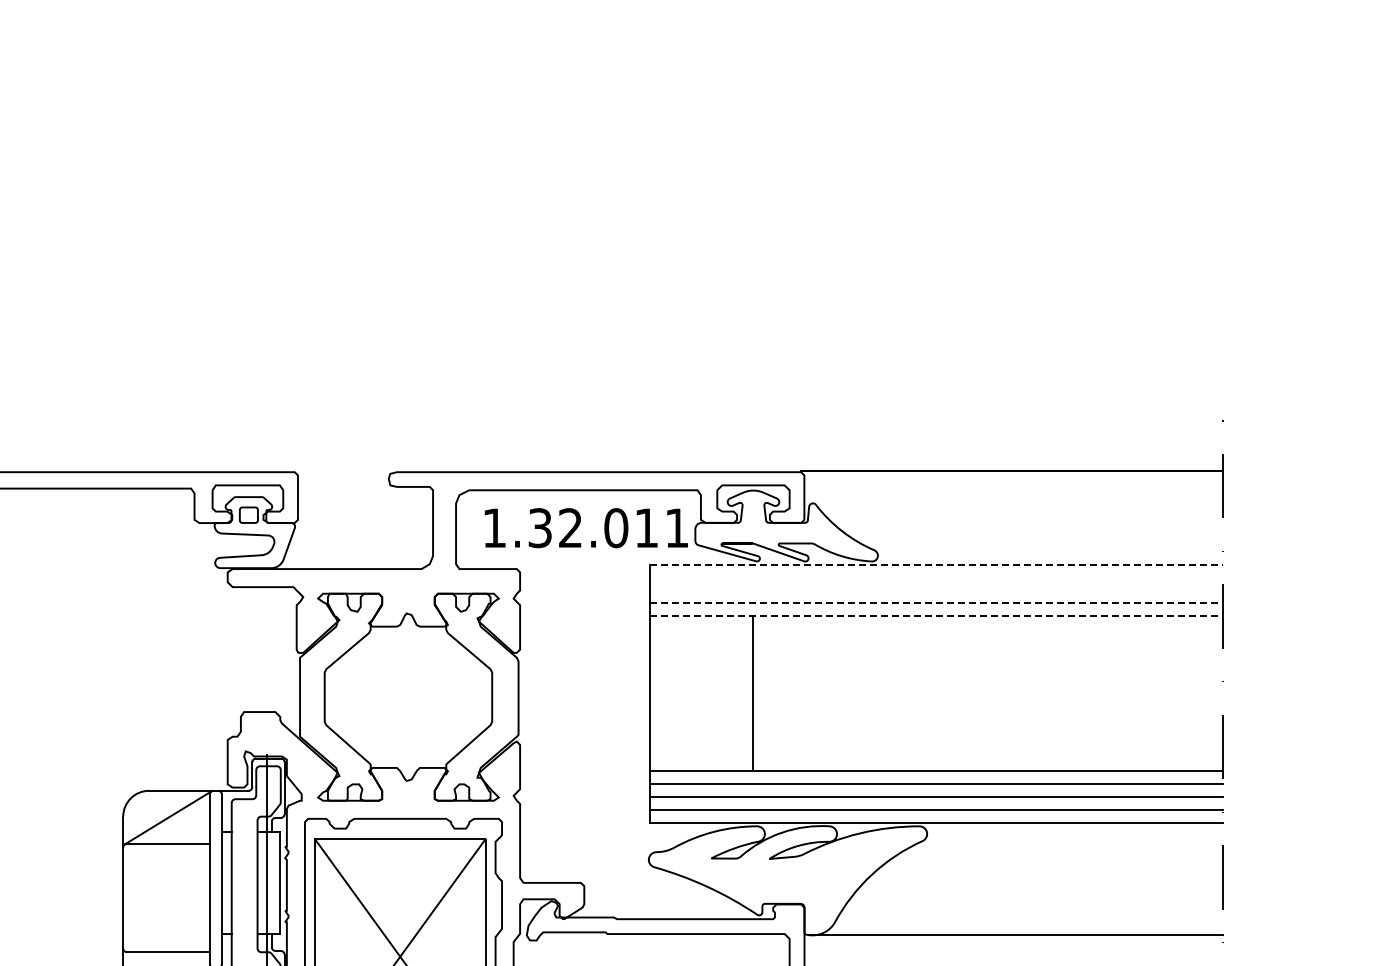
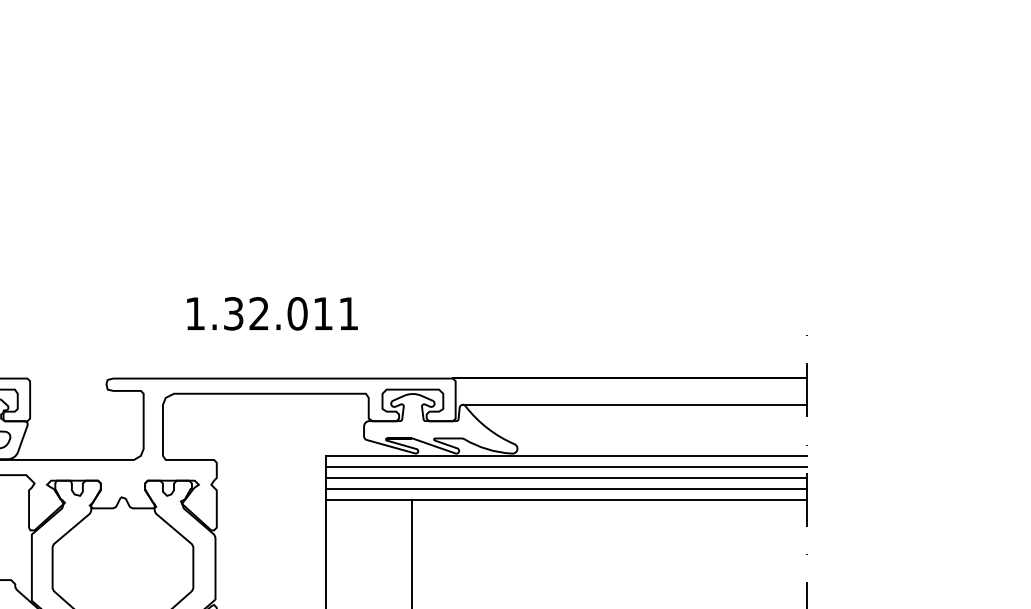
line: (1017, 503) -> (634, 404), added
text: (585, 528) -> (271, 314), moved
line: (936, 564) -> (566, 456), dashed -> solid
line: (935, 577) -> (565, 467), added
line: (935, 590) -> (565, 477), added
line: (936, 603) -> (566, 488), dashed -> solid
line: (936, 616) -> (566, 499), dashed -> solid

